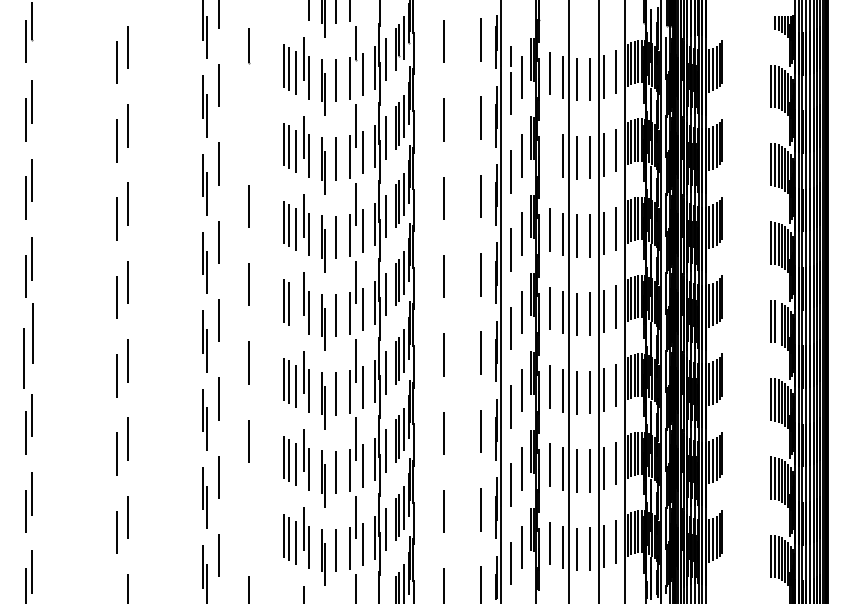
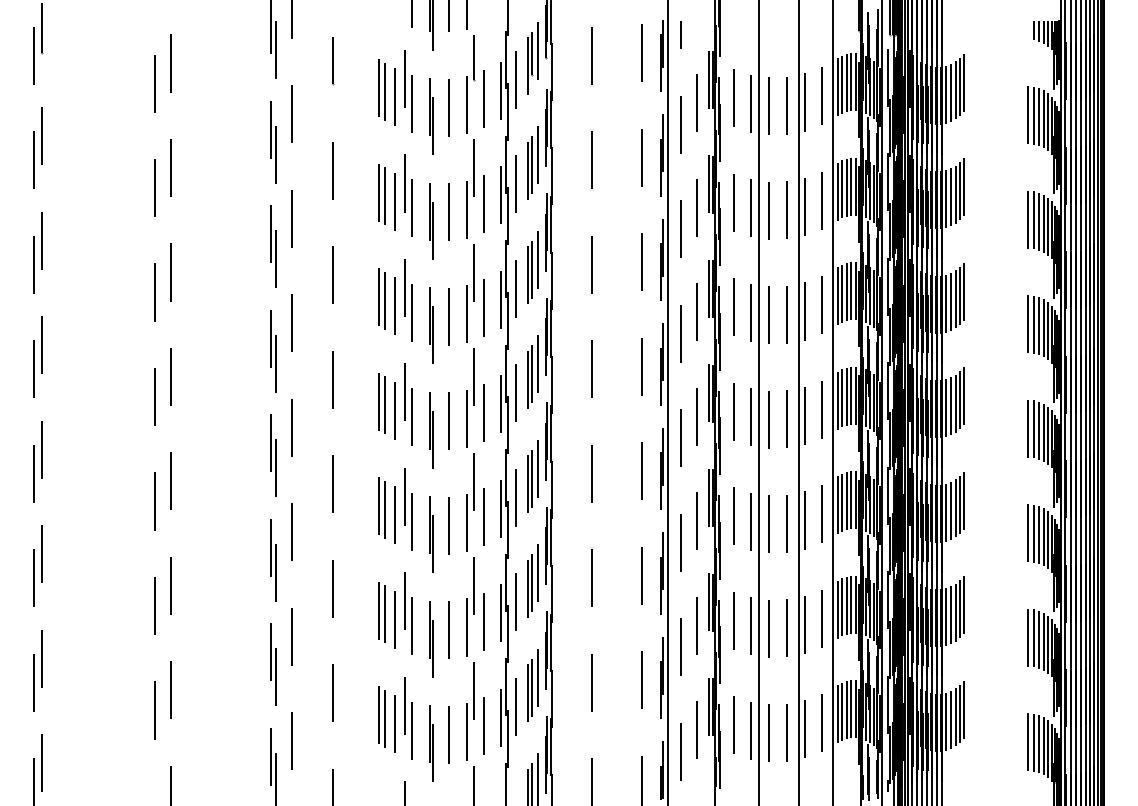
line: (510, 55) -> (680, 34), moved
line: (249, 127) -> (332, 170), added
line: (550, 151) -> (734, 202), added
line: (295, 307) -> (394, 410), added
line: (778, 322) -> (1038, 430), added
part: (28, 345) -> (37, 461), size x0.71
line: (249, 519) -> (332, 693), added

